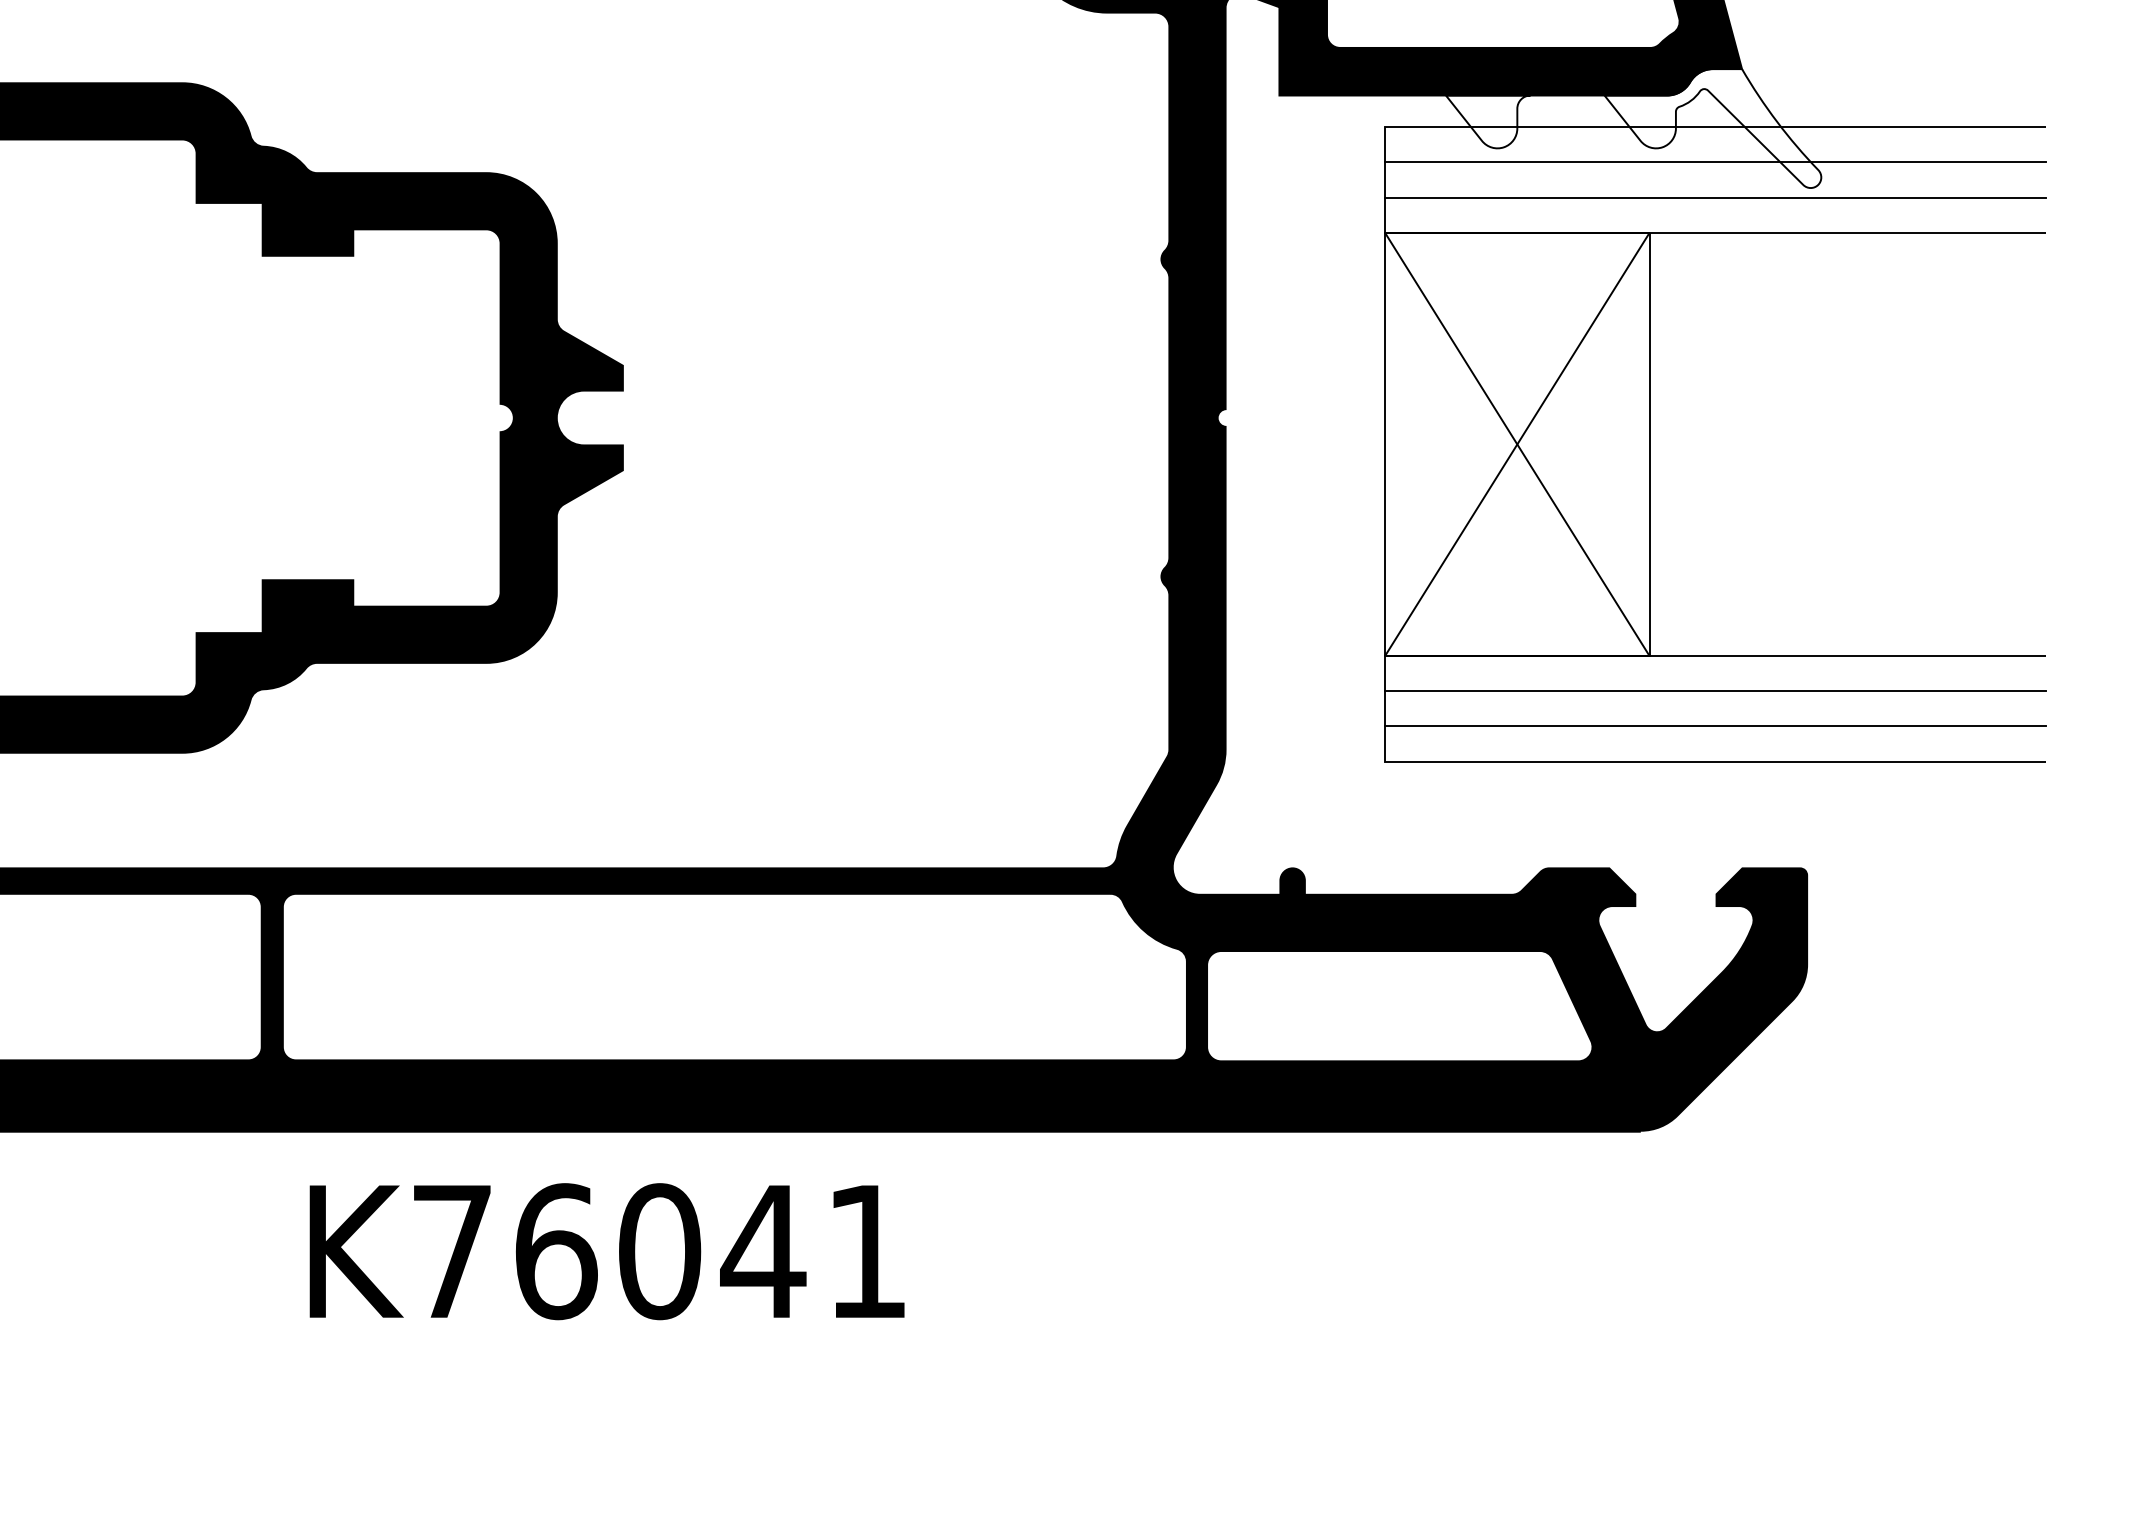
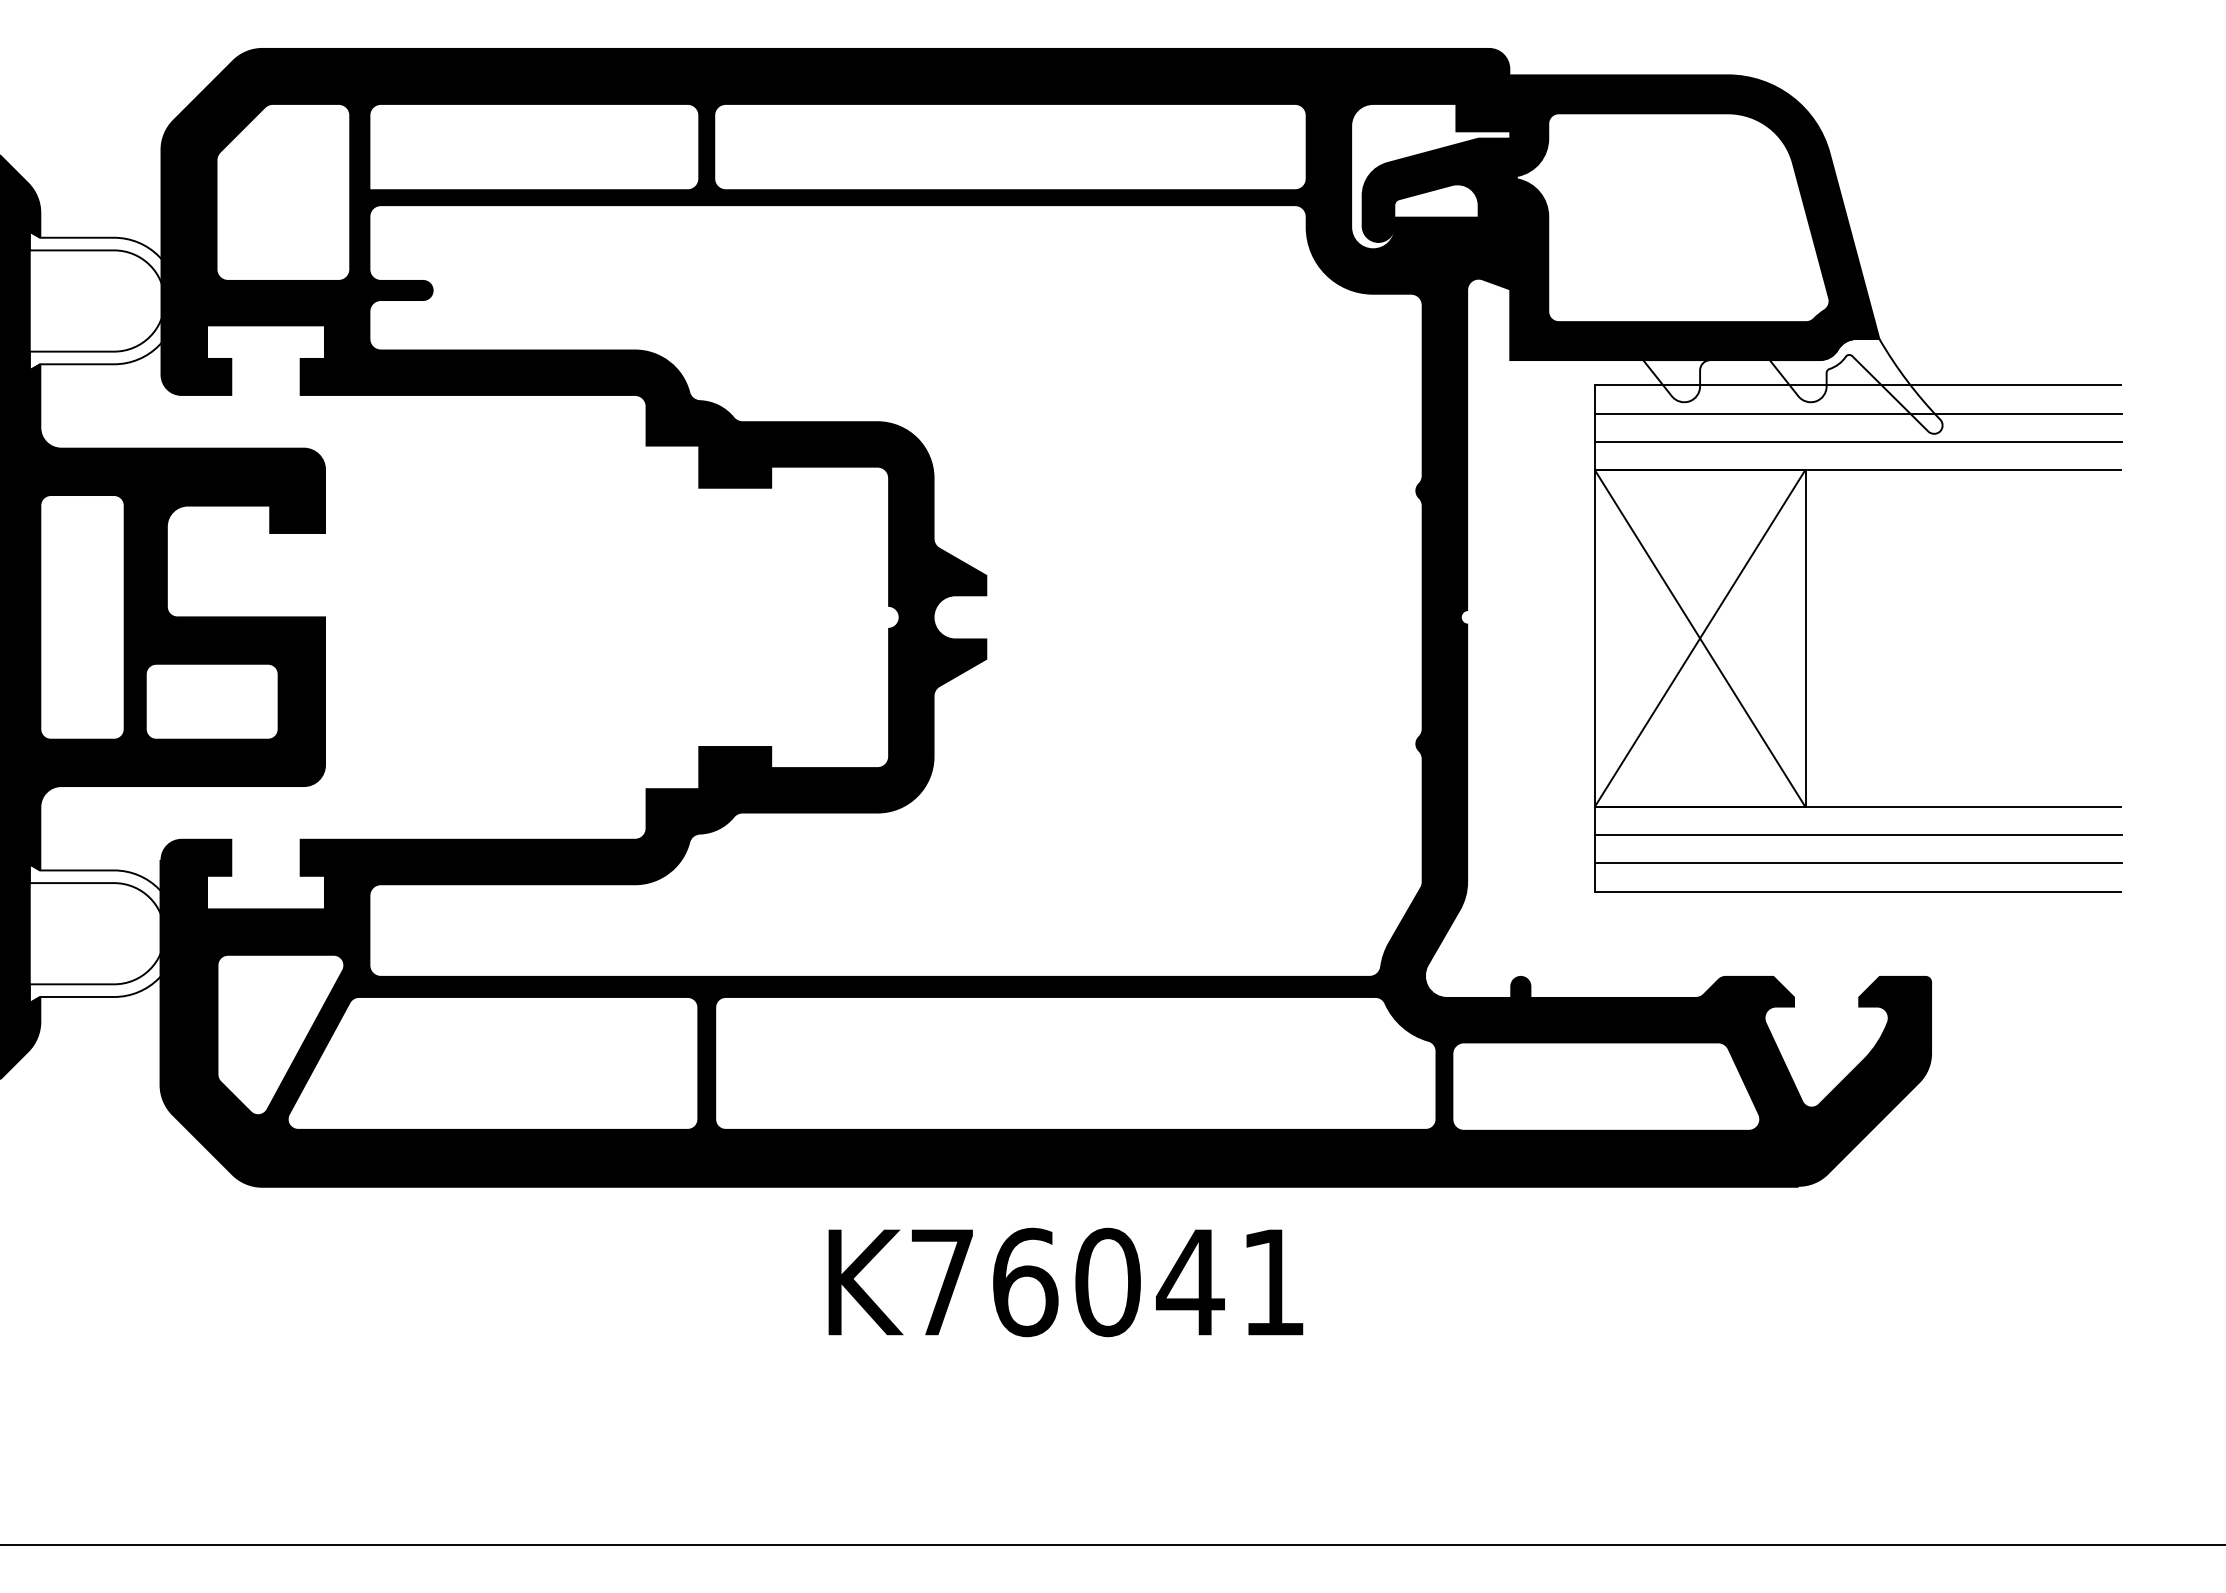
text: (606, 1251) -> (1065, 1282), moved

